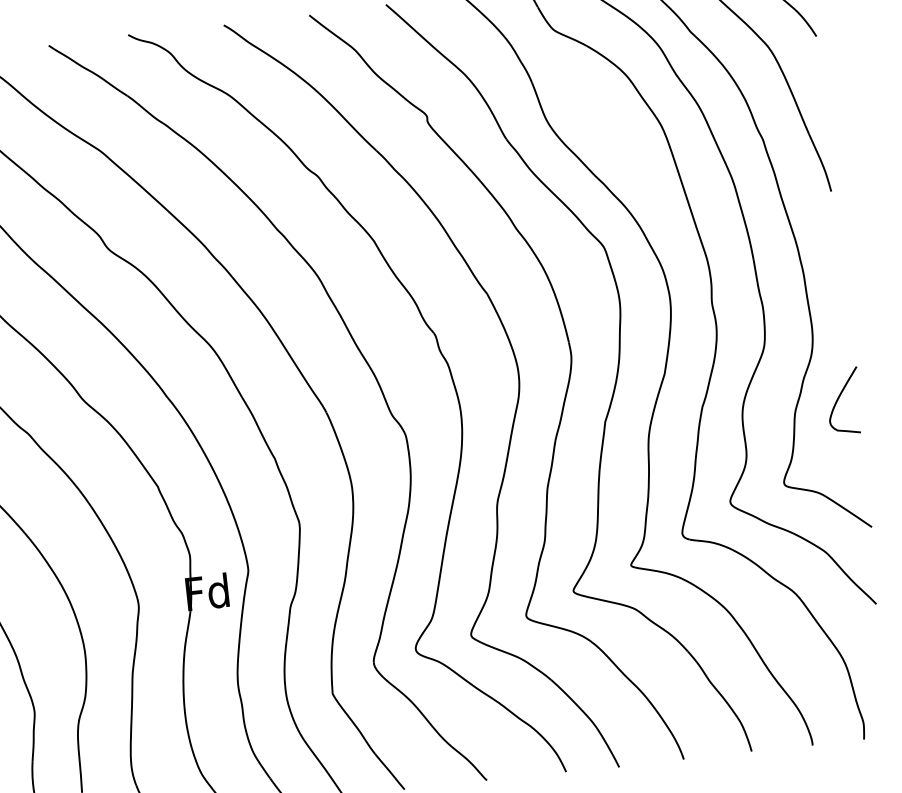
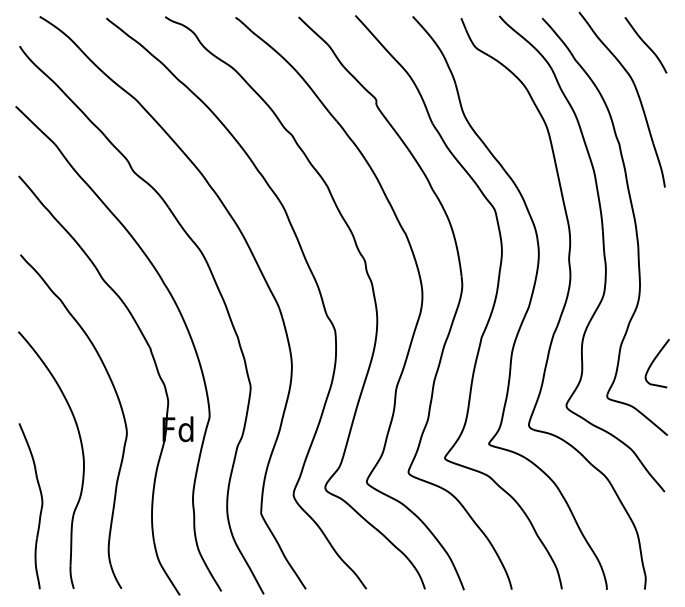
curve: (839, 399) -> (654, 361), moved

